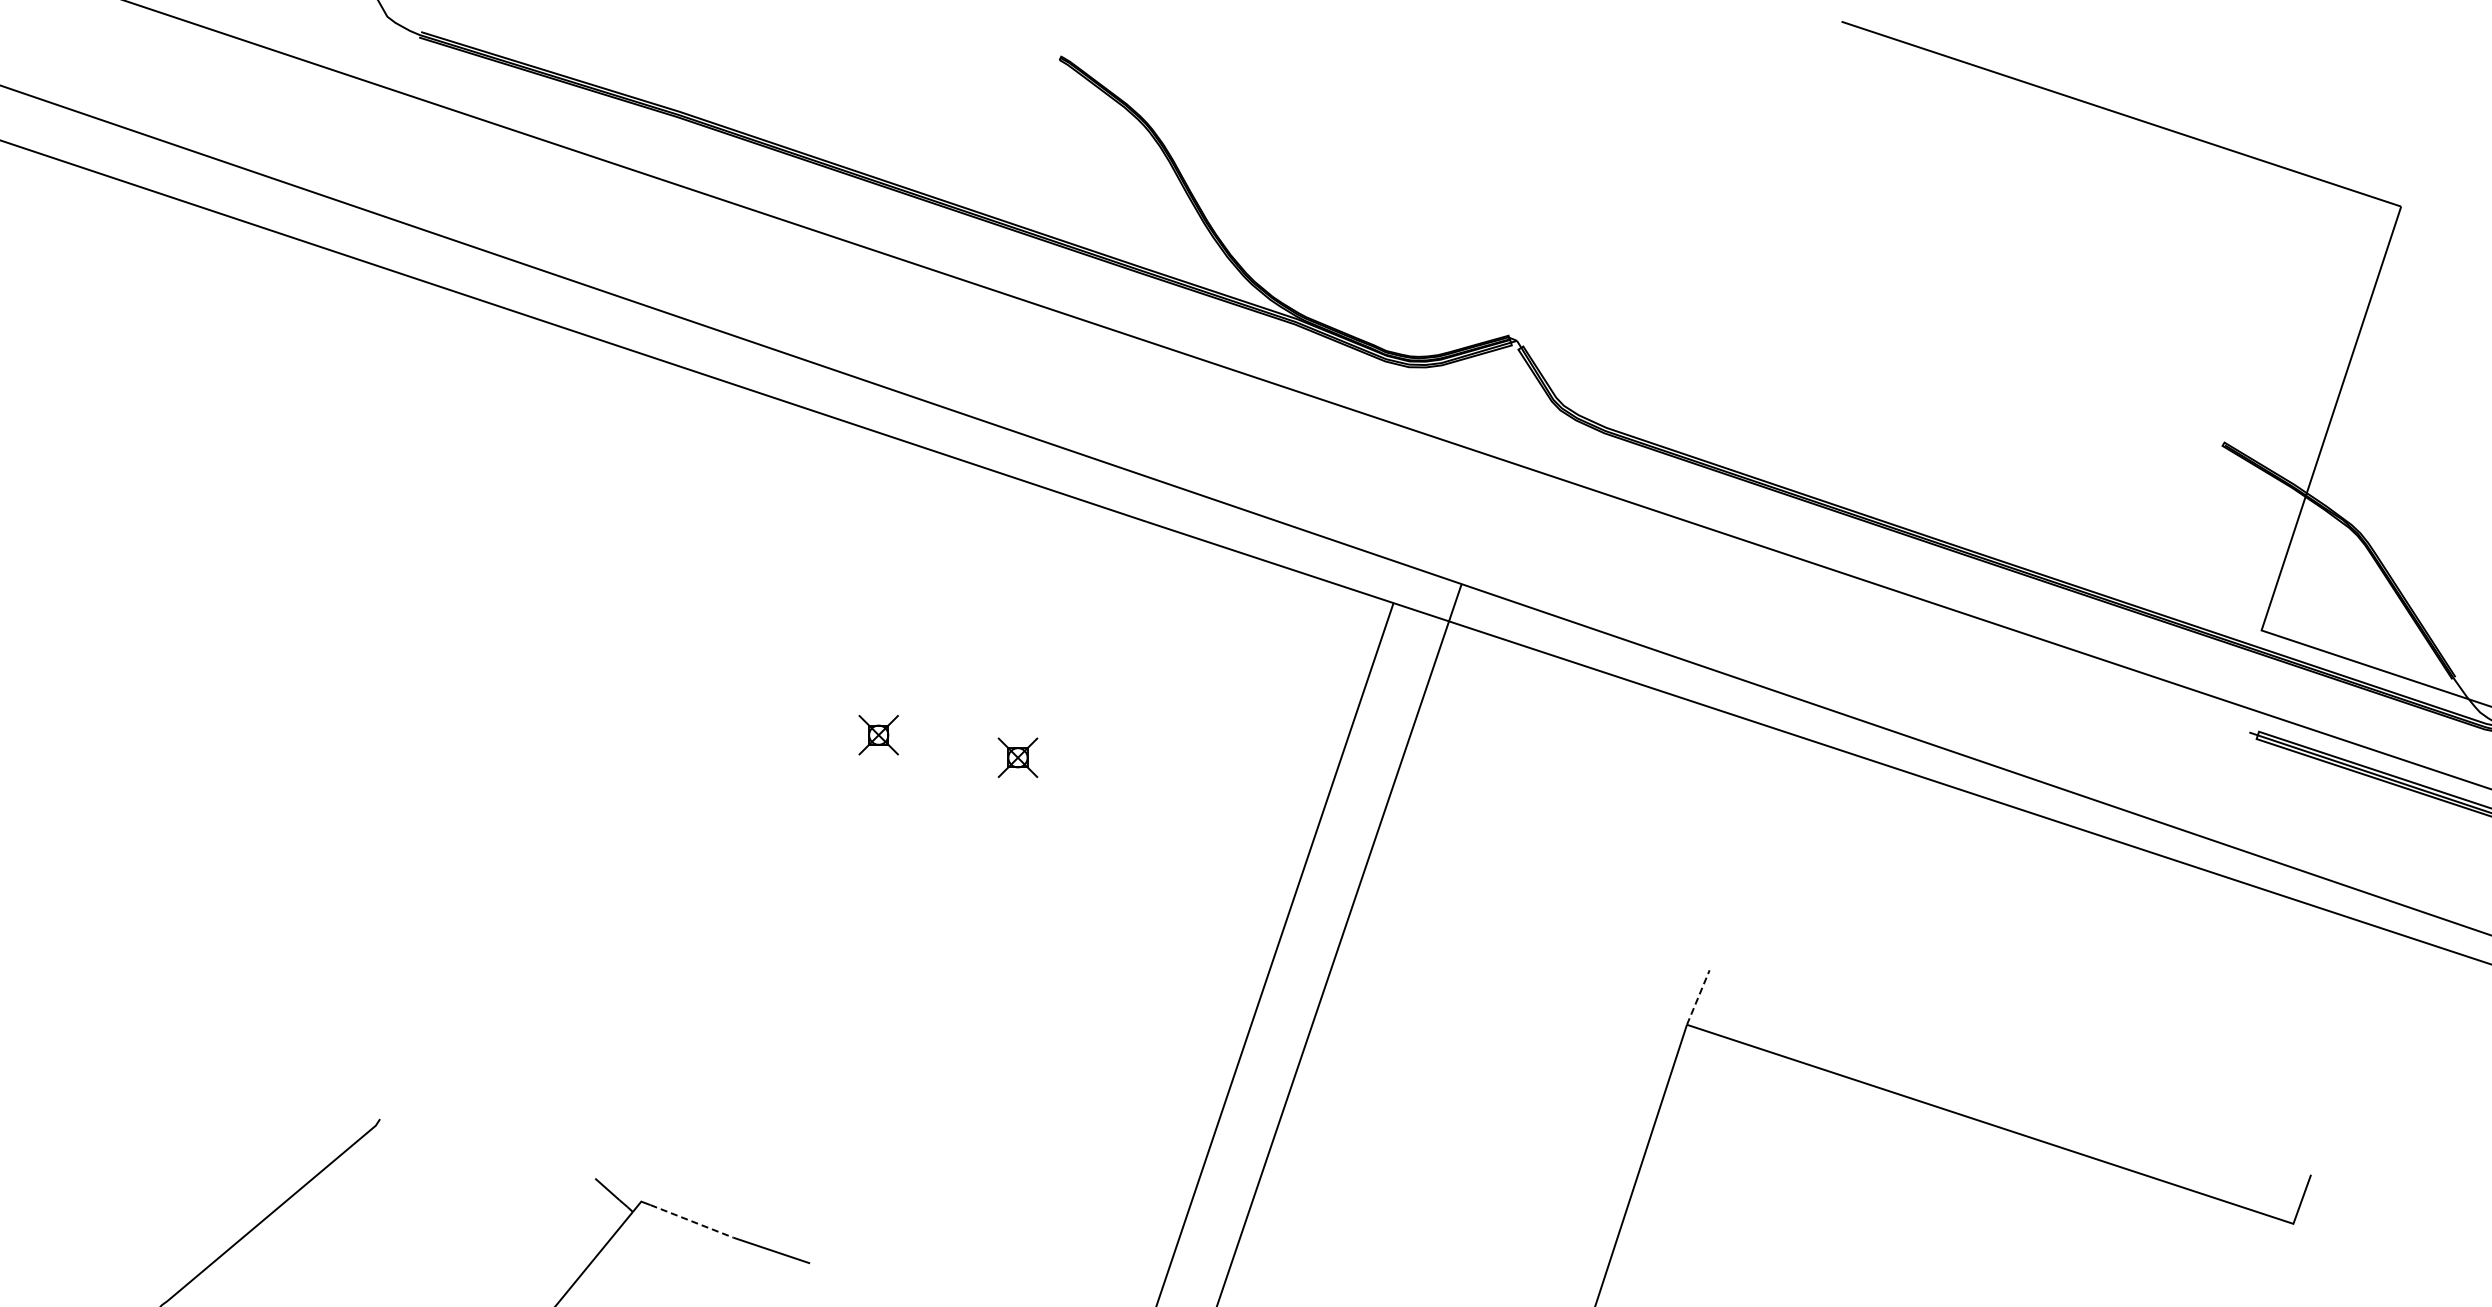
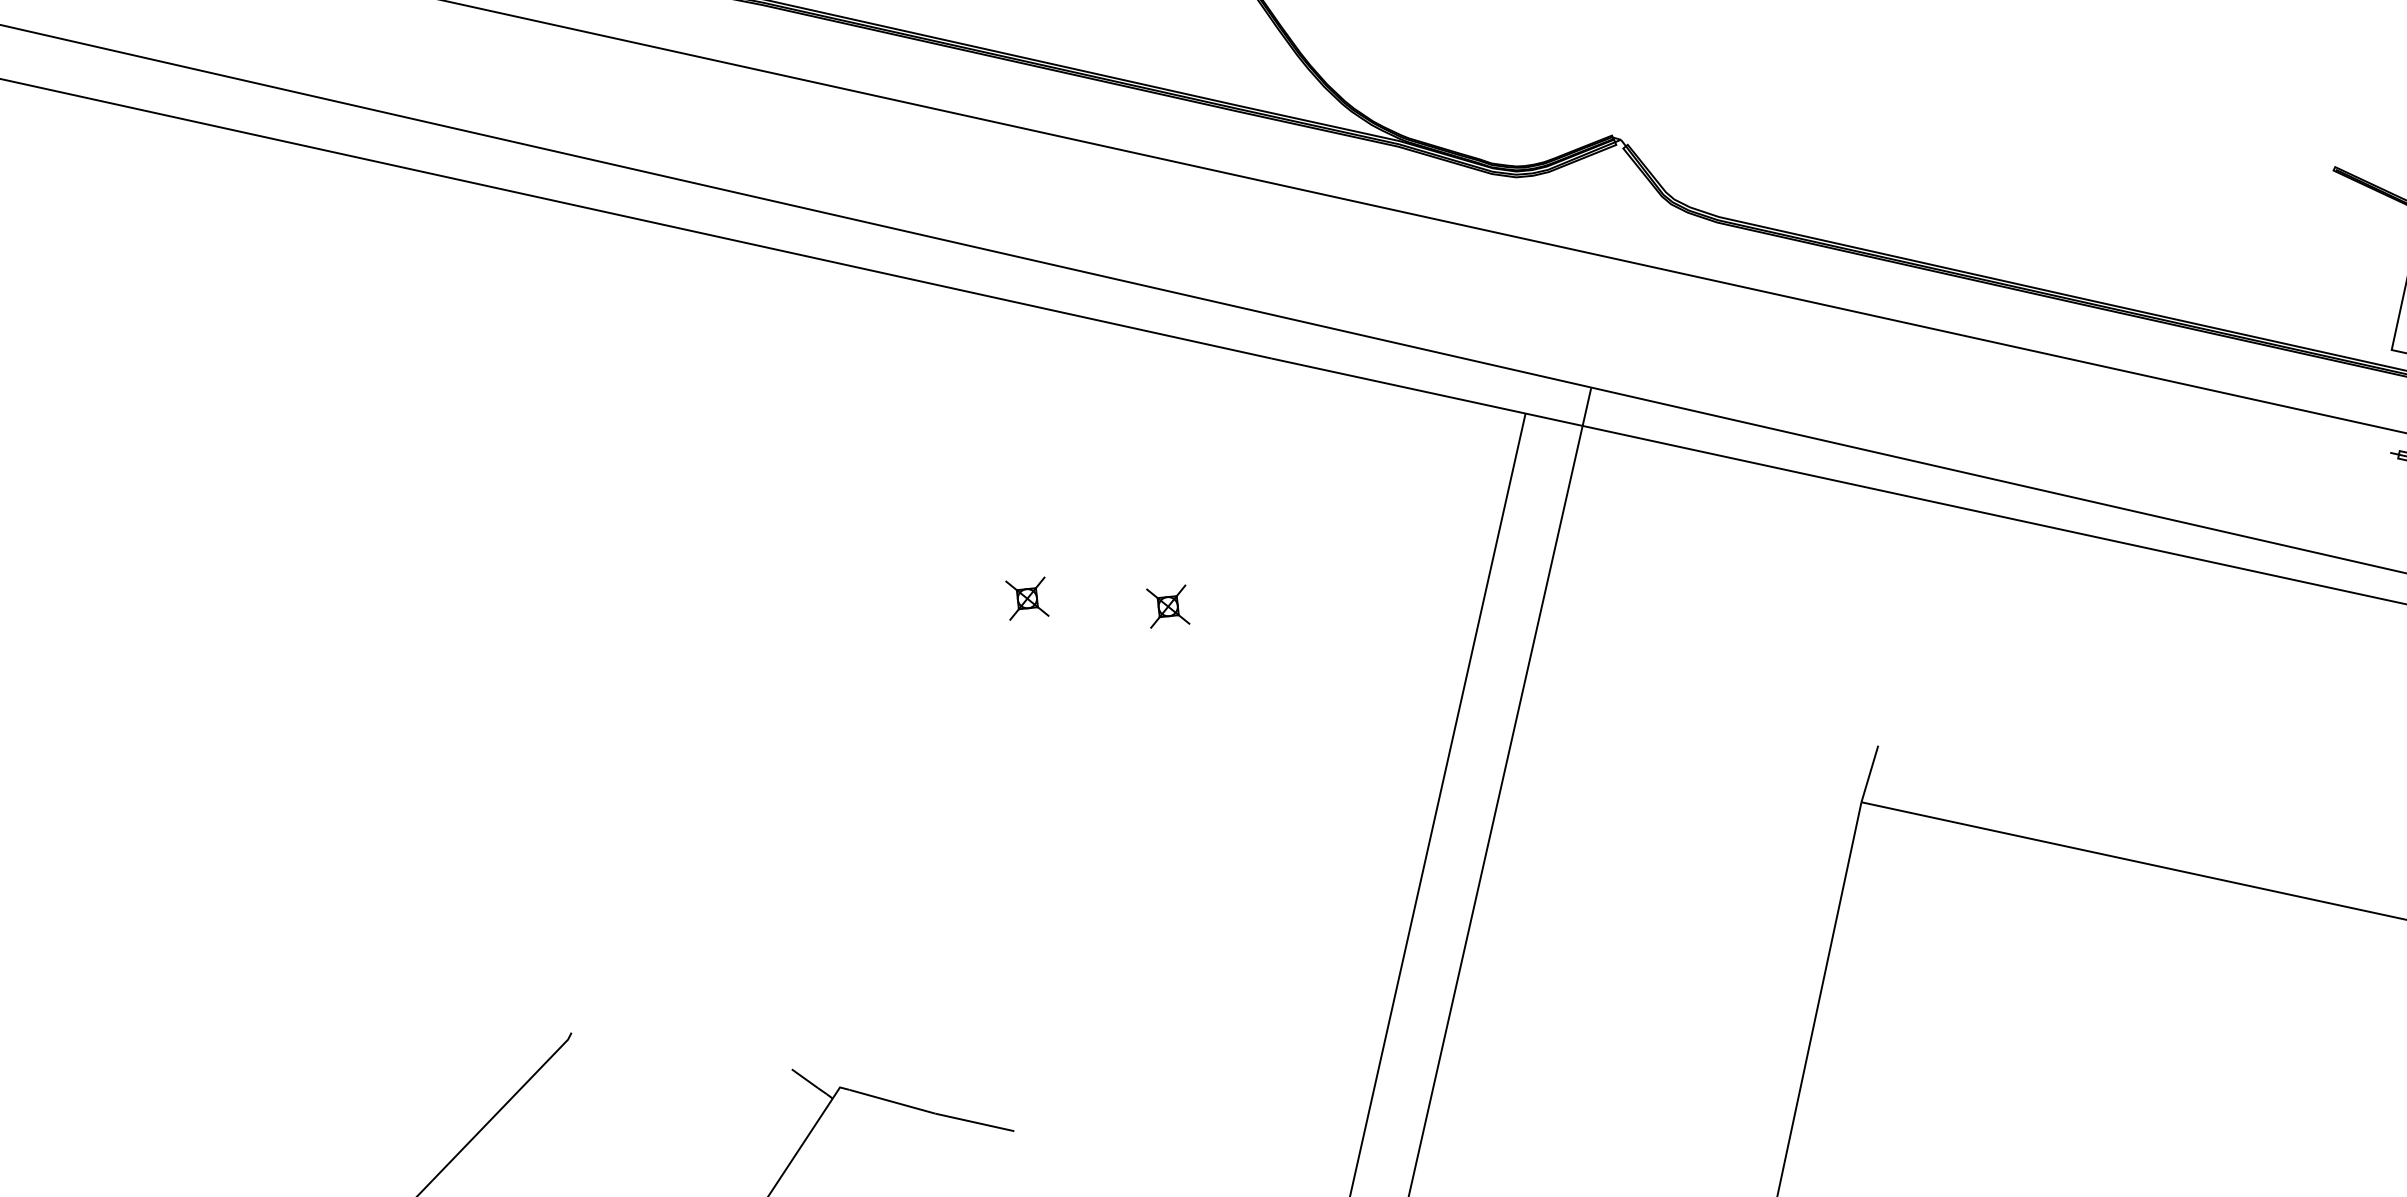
line: (1698, 997) -> (1870, 773), dashed -> solid
line: (691, 1221) -> (892, 1101), dashed -> solid

